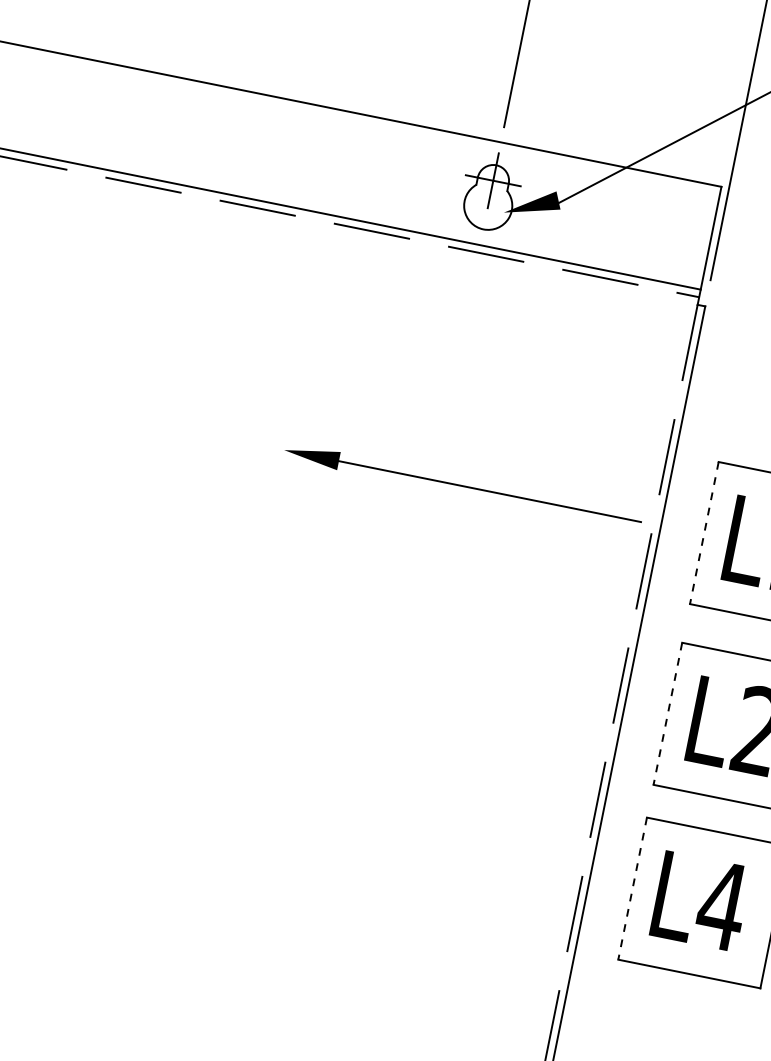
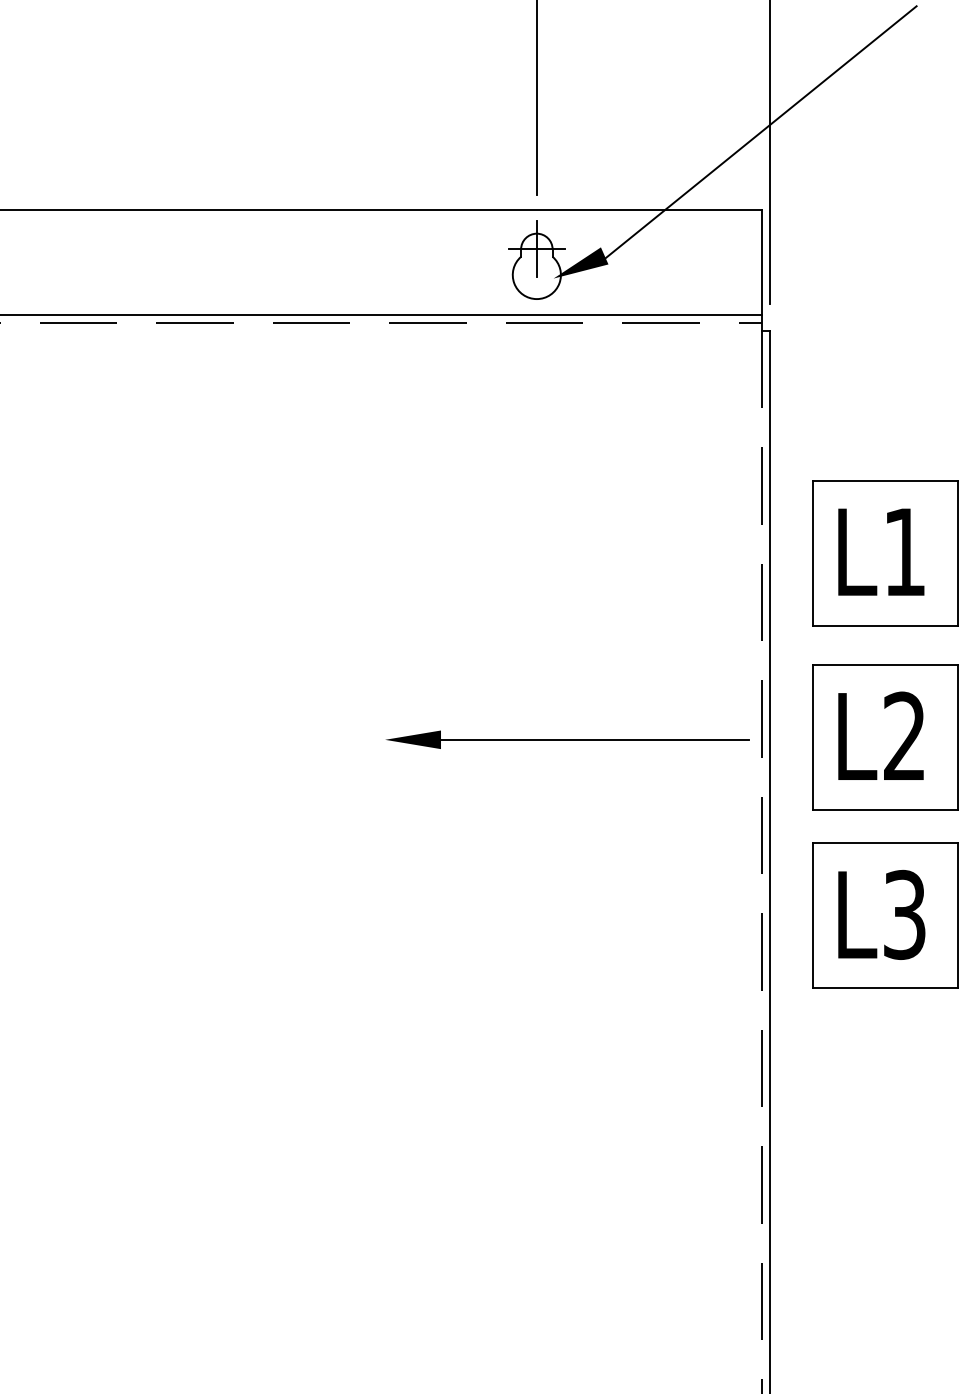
part: (463, 485) -> (567, 739), moved
line: (704, 533) -> (813, 553), dashed -> solid
line: (667, 714) -> (813, 738), dashed -> solid
line: (632, 889) -> (813, 916), dashed -> solid
text: (722, 905) -> (904, 914), L4 -> L3

